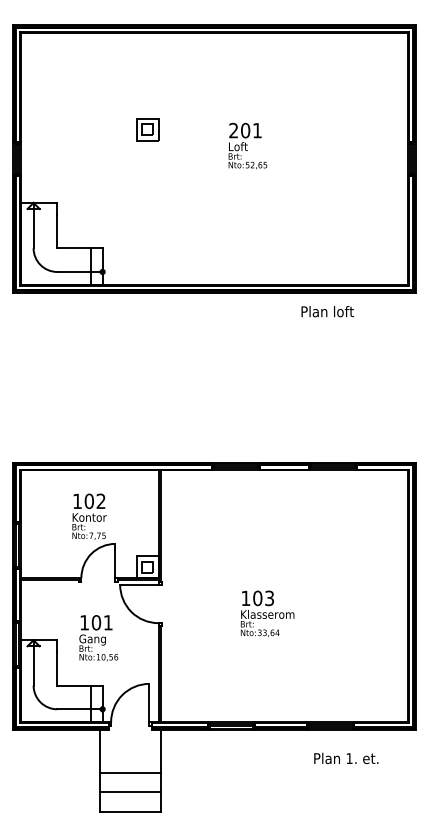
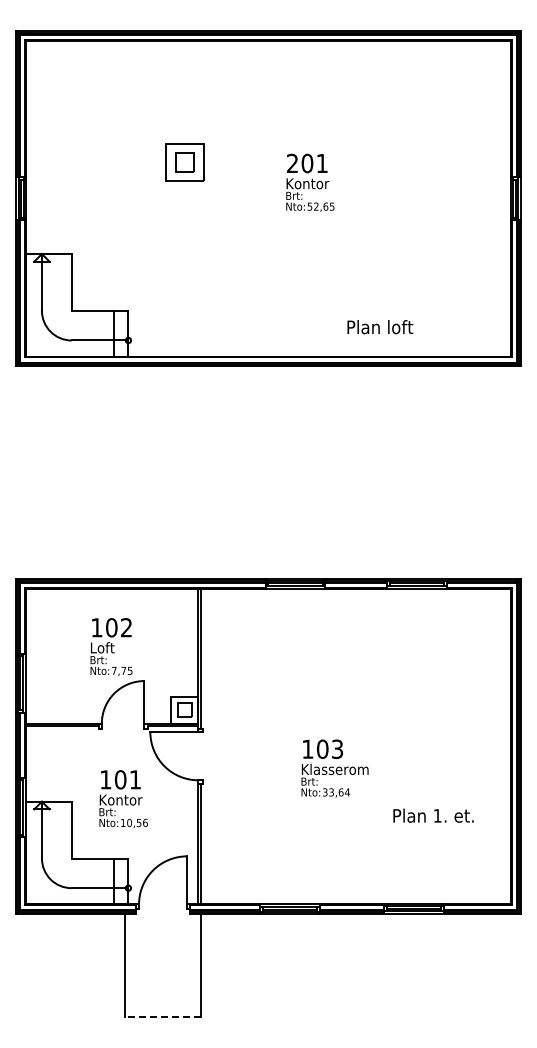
part: (147, 129) -> (184, 162), size x1.4
text: (246, 146) -> (308, 183), Loft -> Kontor
text: (327, 311) -> (380, 327), moved
text: (89, 517) -> (112, 647), Kontor -> Loft
text: (96, 640) -> (120, 801), Gang -> Kontor
text: (346, 758) -> (433, 815), moved
line: (130, 773) -> (163, 968), removed
line: (130, 791) -> (163, 991), removed
line: (129, 811) -> (162, 1016), solid -> dashed

